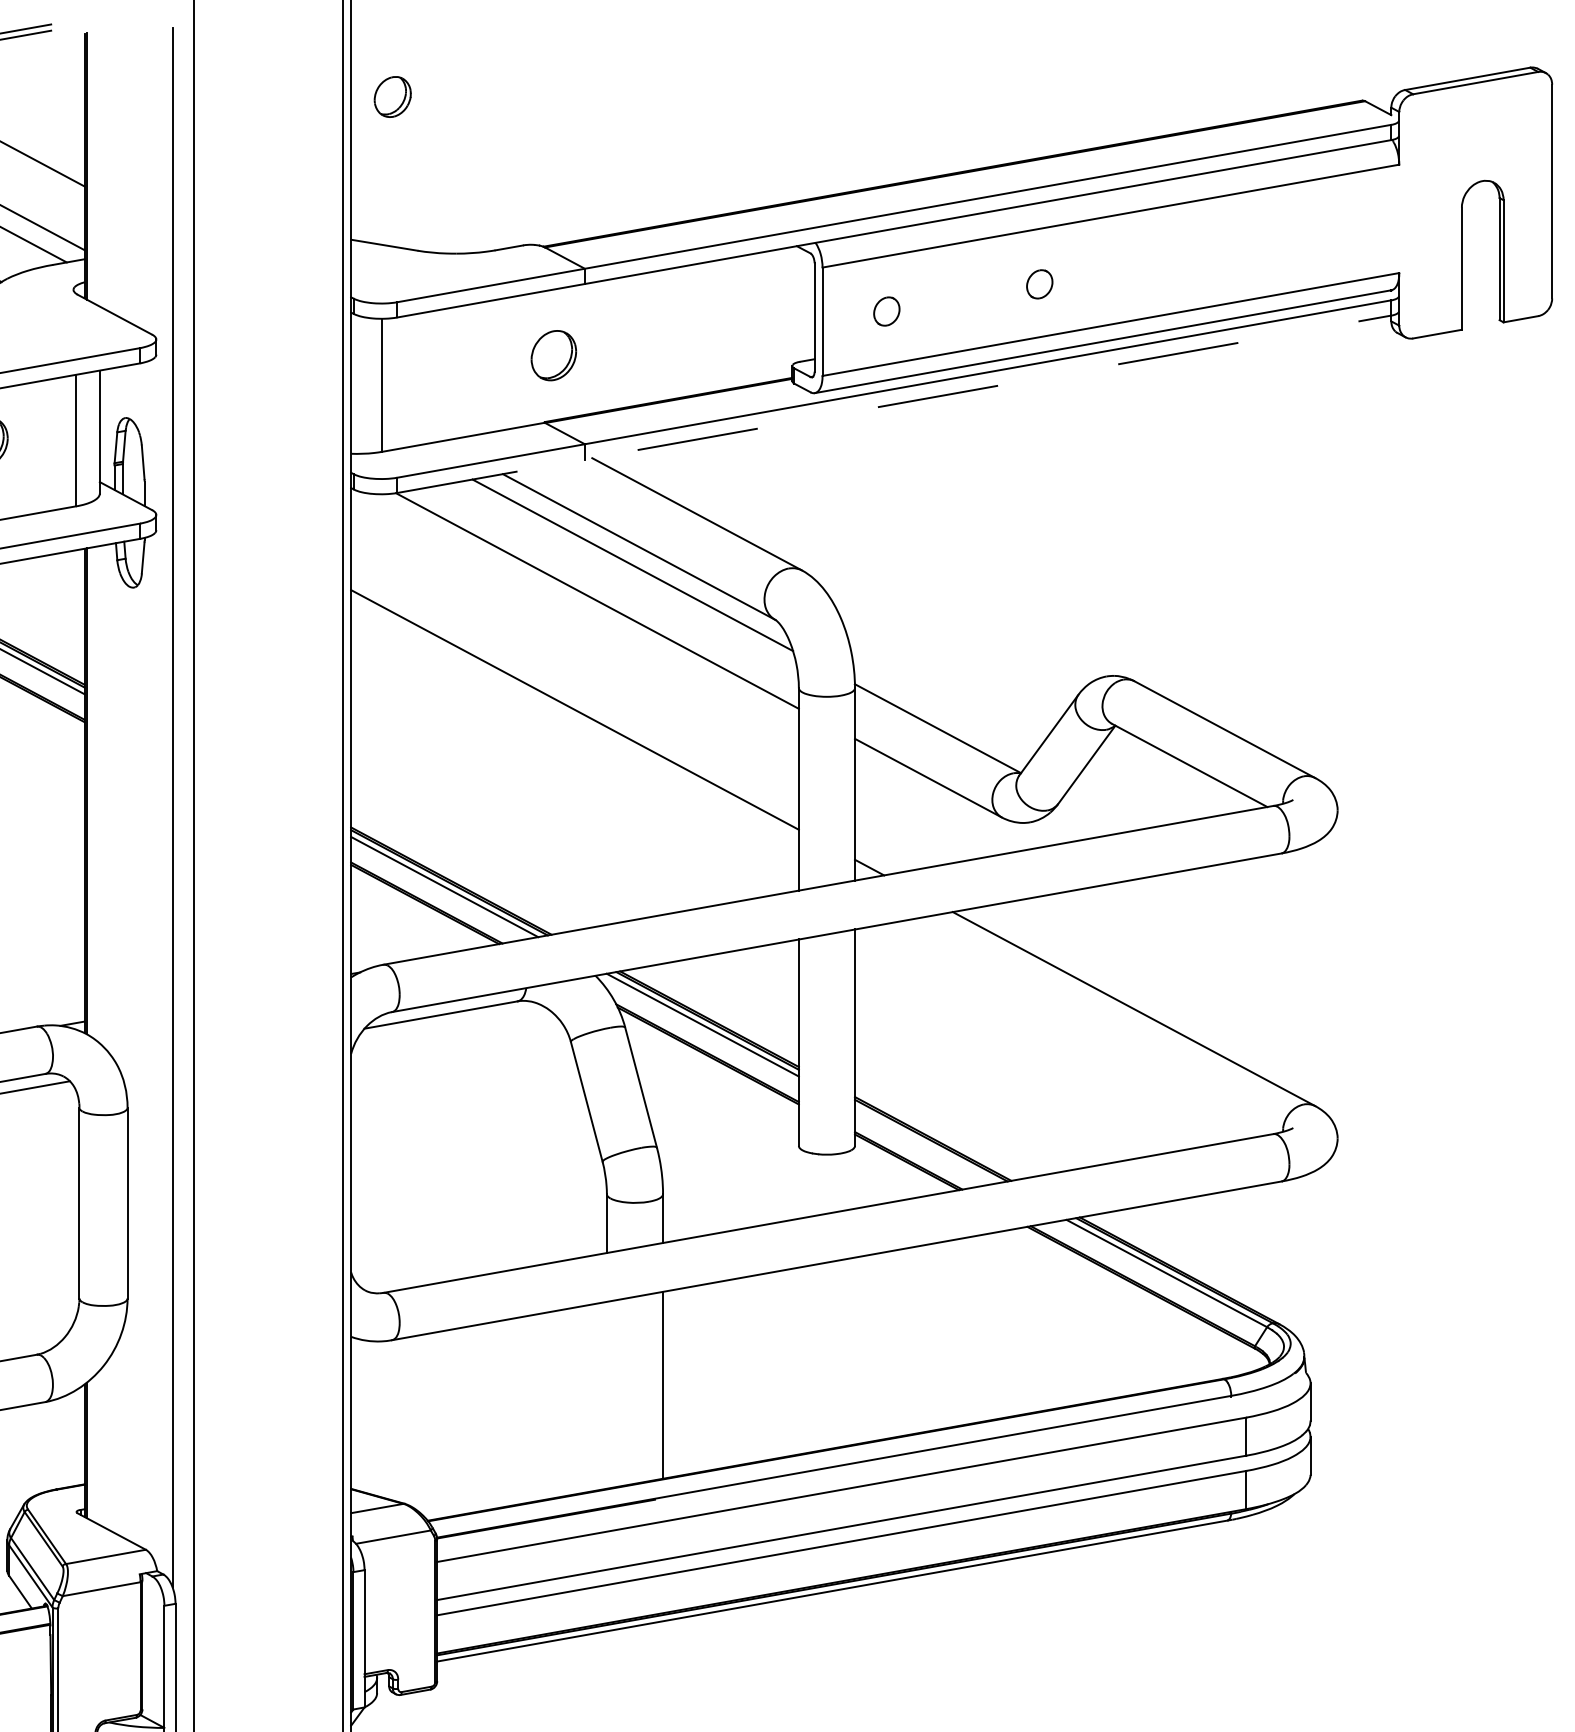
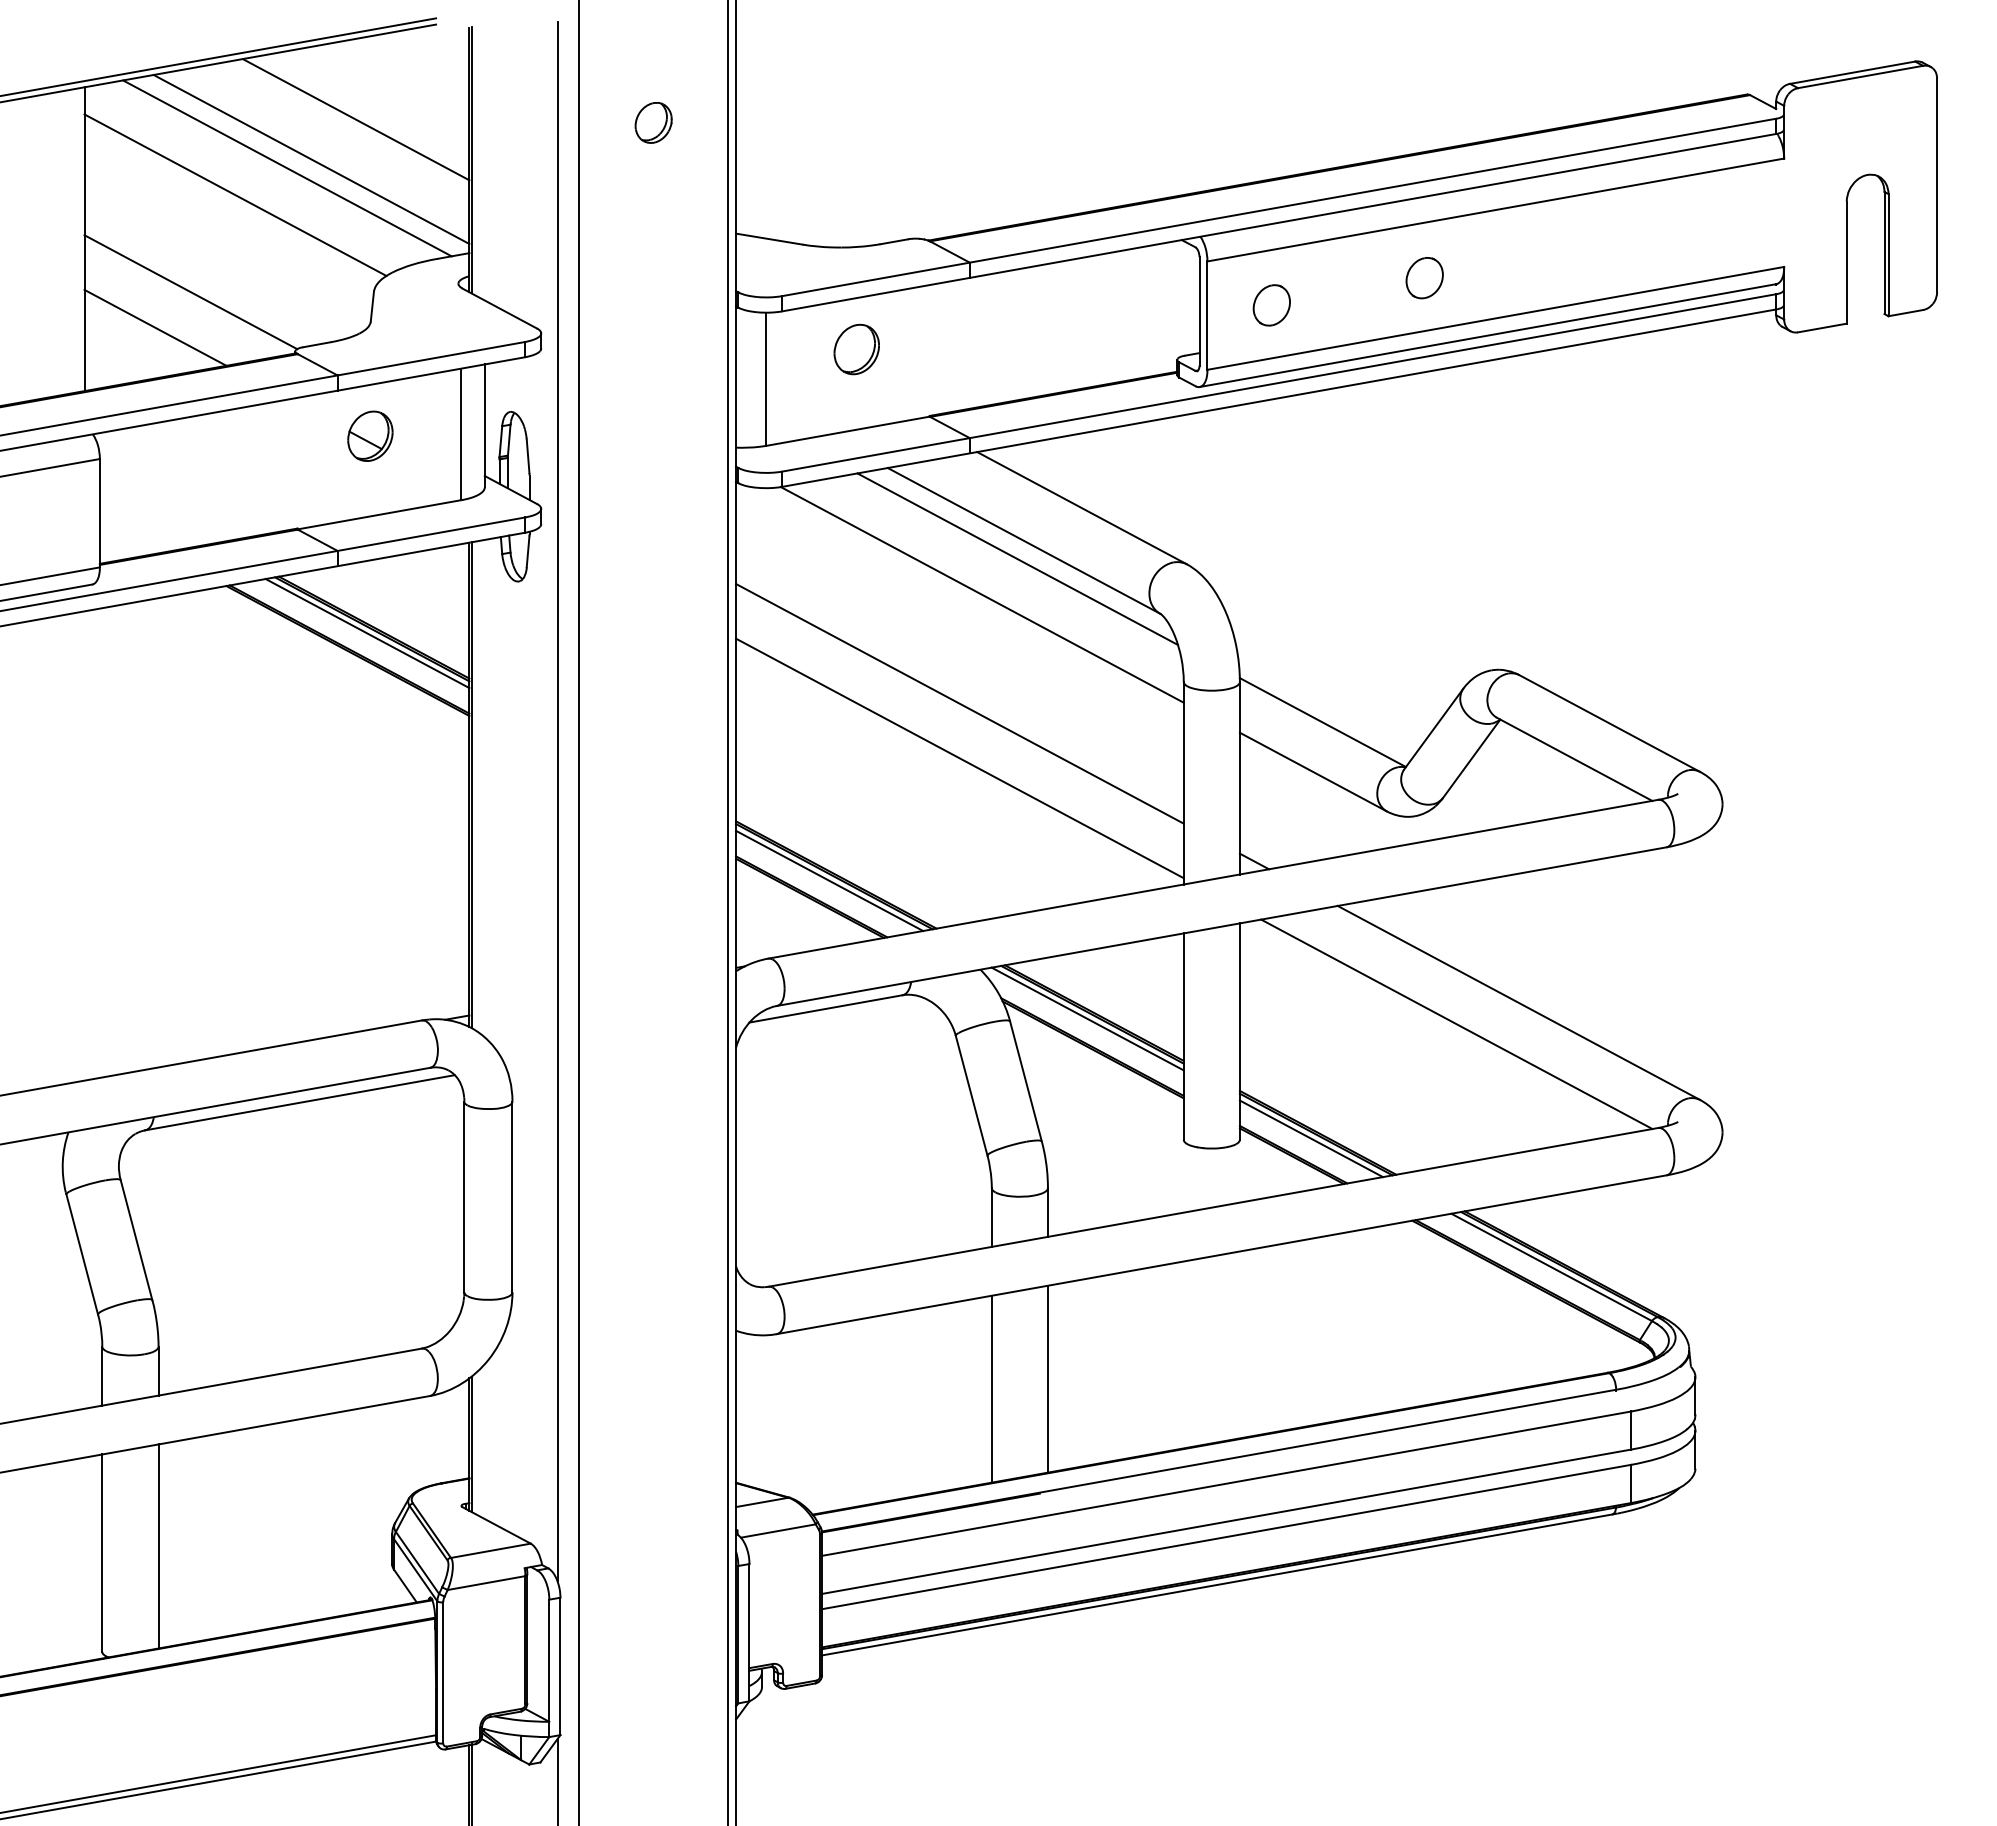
part: (392, 96) -> (653, 122), moved
part: (1039, 284) -> (1424, 278), size x1.43
part: (886, 311) -> (1271, 305), size x1.43
part: (553, 355) -> (856, 349), moved
line: (894, 404) -> (1279, 398), dashed -> solid
line: (574, 764) -> (959, 758), added
line: (1071, 1029) -> (1456, 1023), added
line: (925, 1144) -> (1310, 1138), added
line: (606, 1394) -> (991, 1388), added

